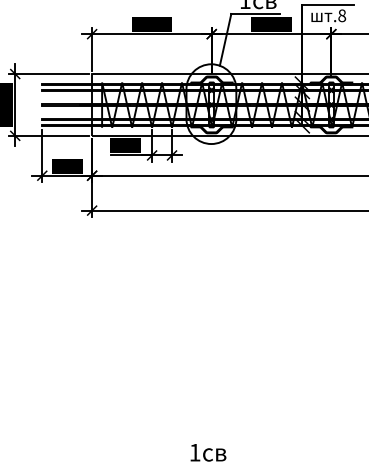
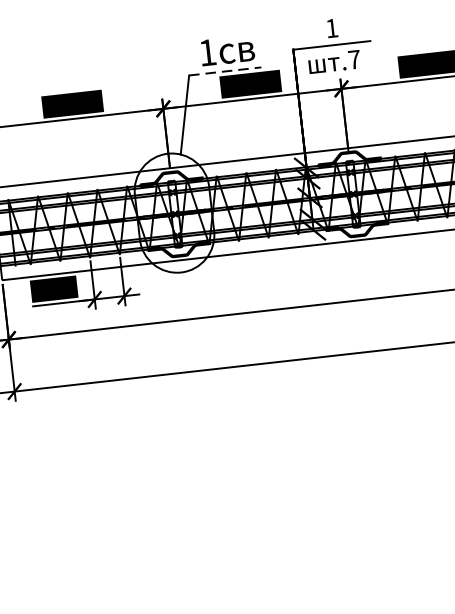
line: (256, 13) -> (226, 70), solid -> dashed
text: (342, 15) -> (354, 59), .8 -> .7

